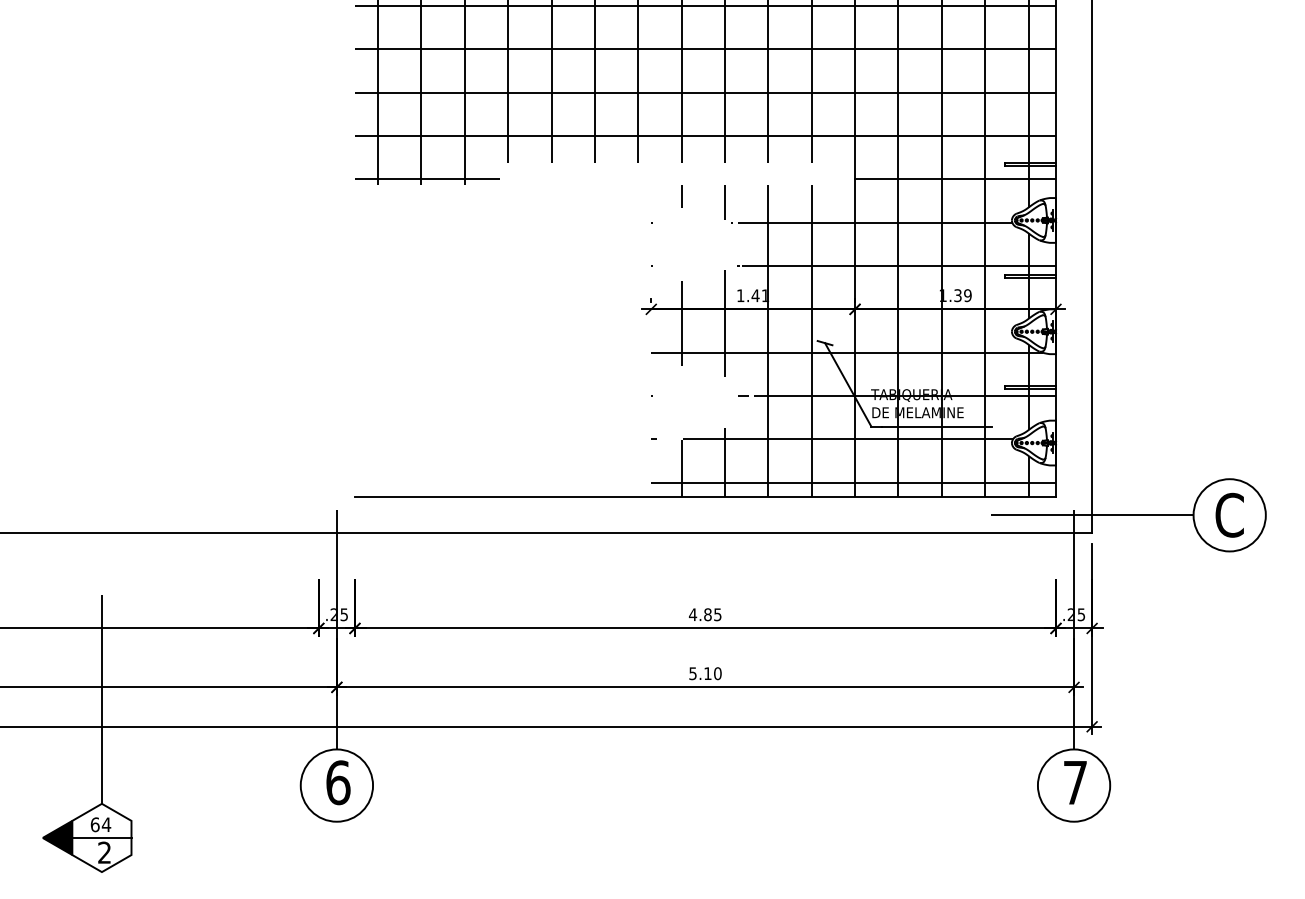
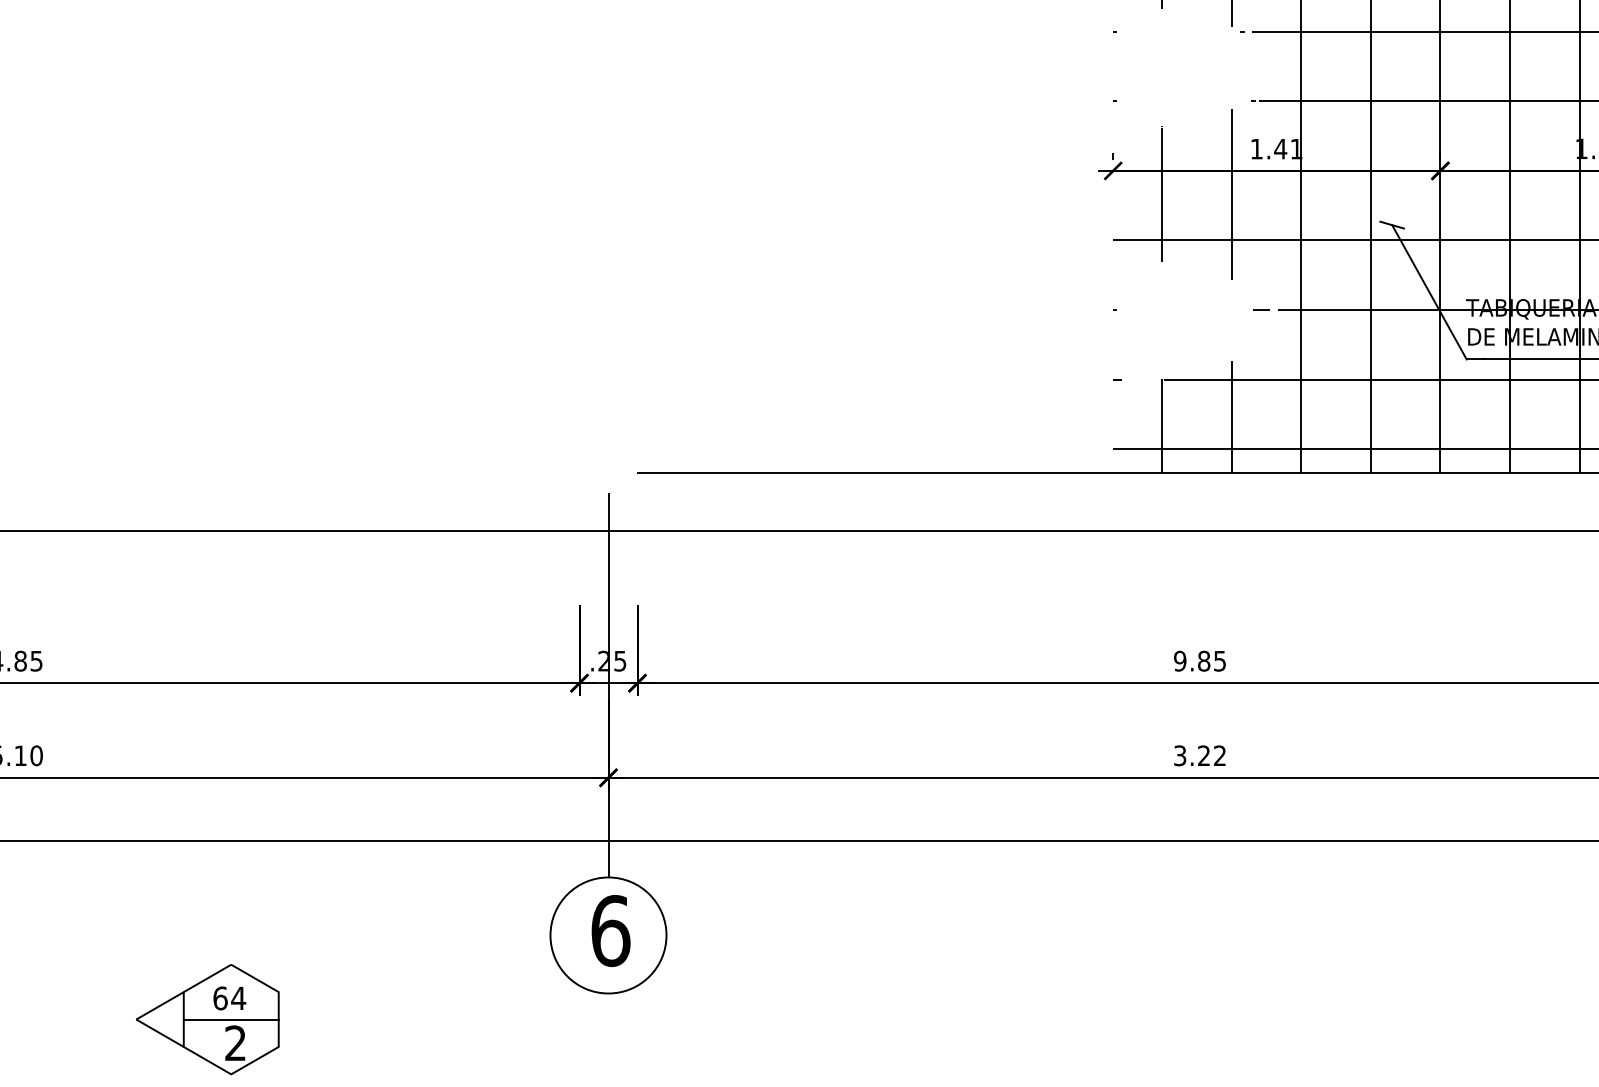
text: (692, 614) -> (1179, 660), 4.85 -> 9.85
text: (705, 673) -> (1200, 755), 5.10 -> 3.22
line: (101, 699) -> (230, 797), removed
fill: (57, 837) -> (159, 1018), removed

